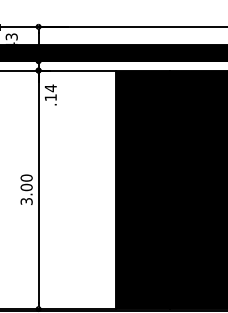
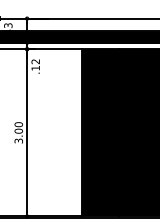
text: (50, 88) -> (35, 61), .14 -> .12

